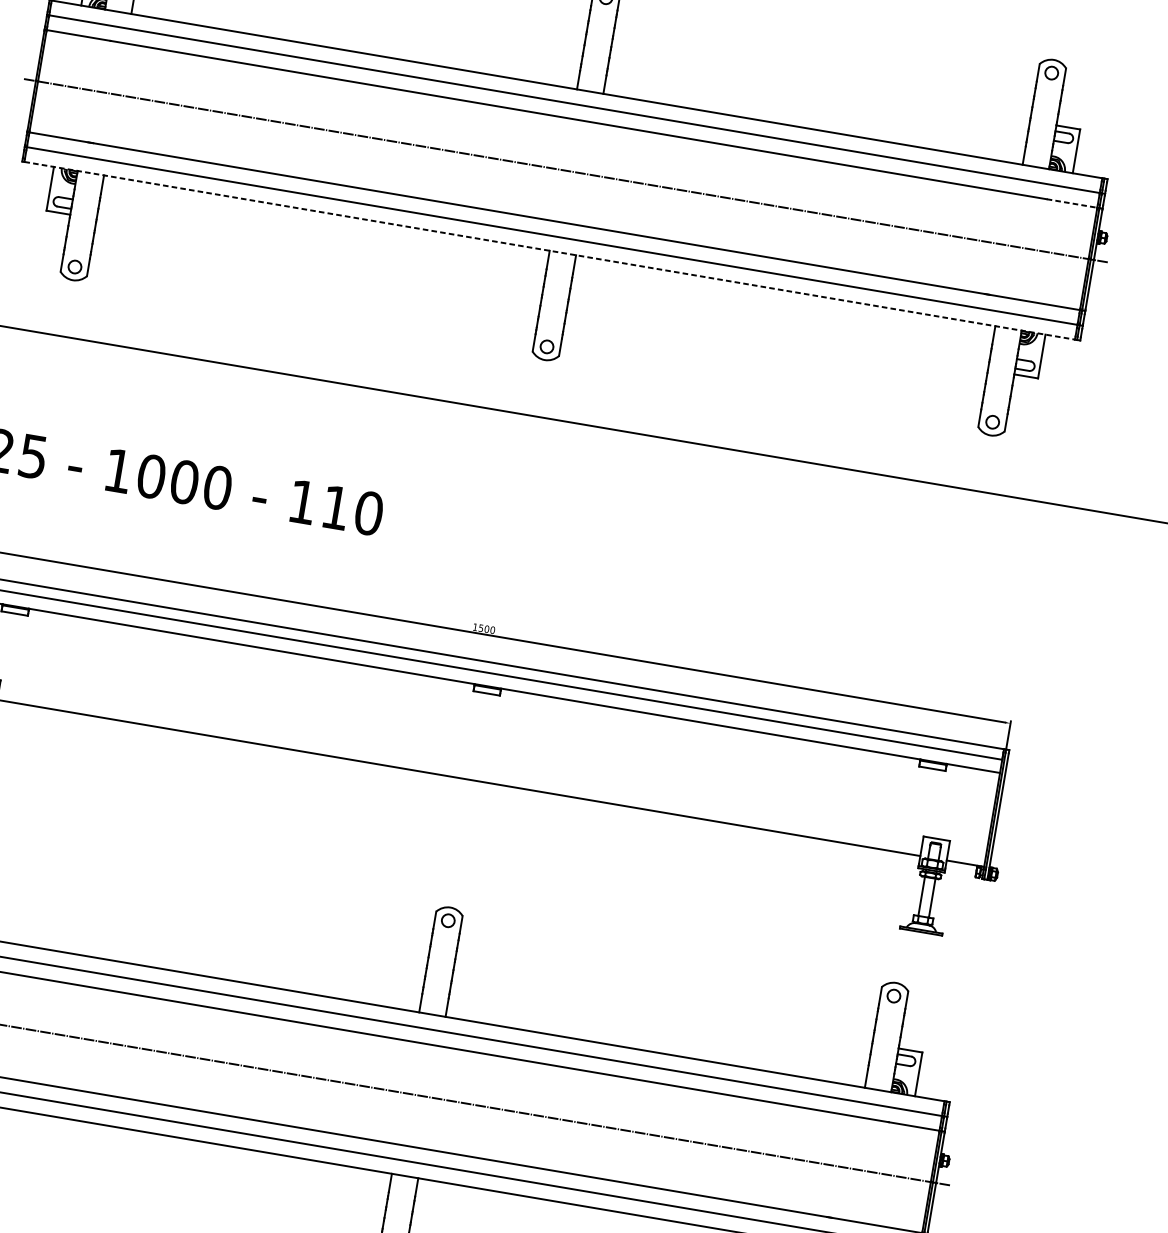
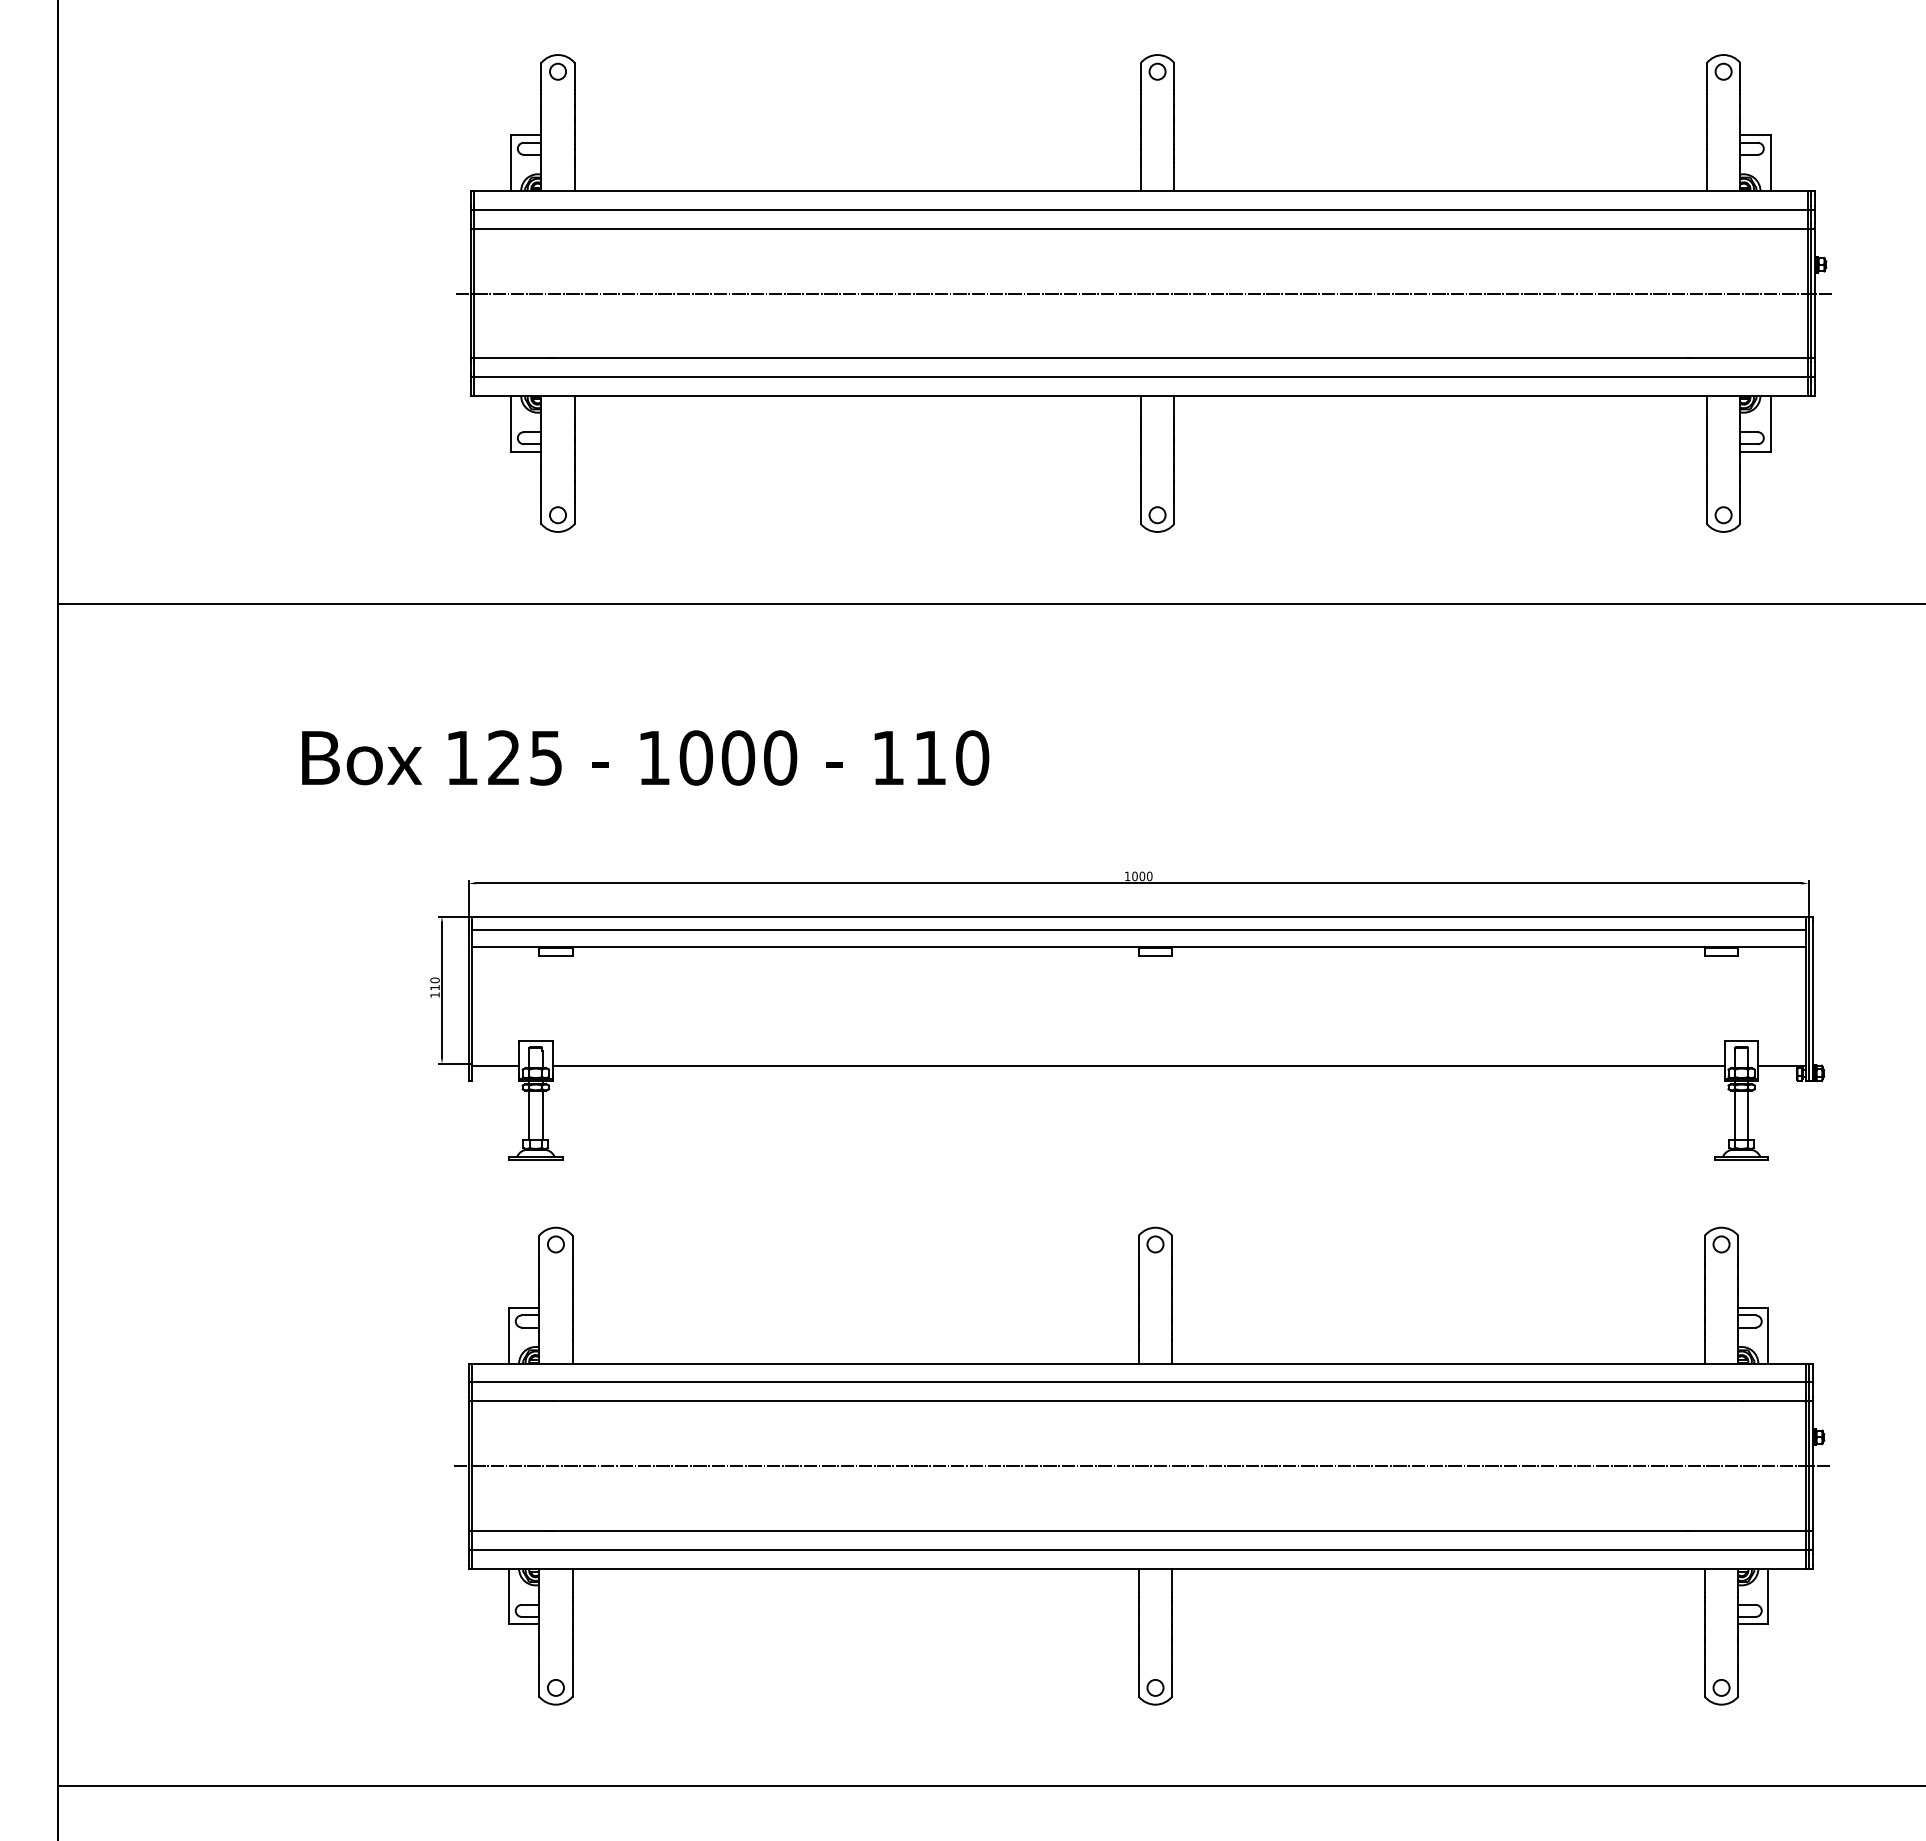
line: (1072, 203) -> (1776, 228), dashed -> solid
line: (550, 250) -> (1141, 395), dashed -> solid
text: (480, 628) -> (1134, 876), 1500 -> 1000

